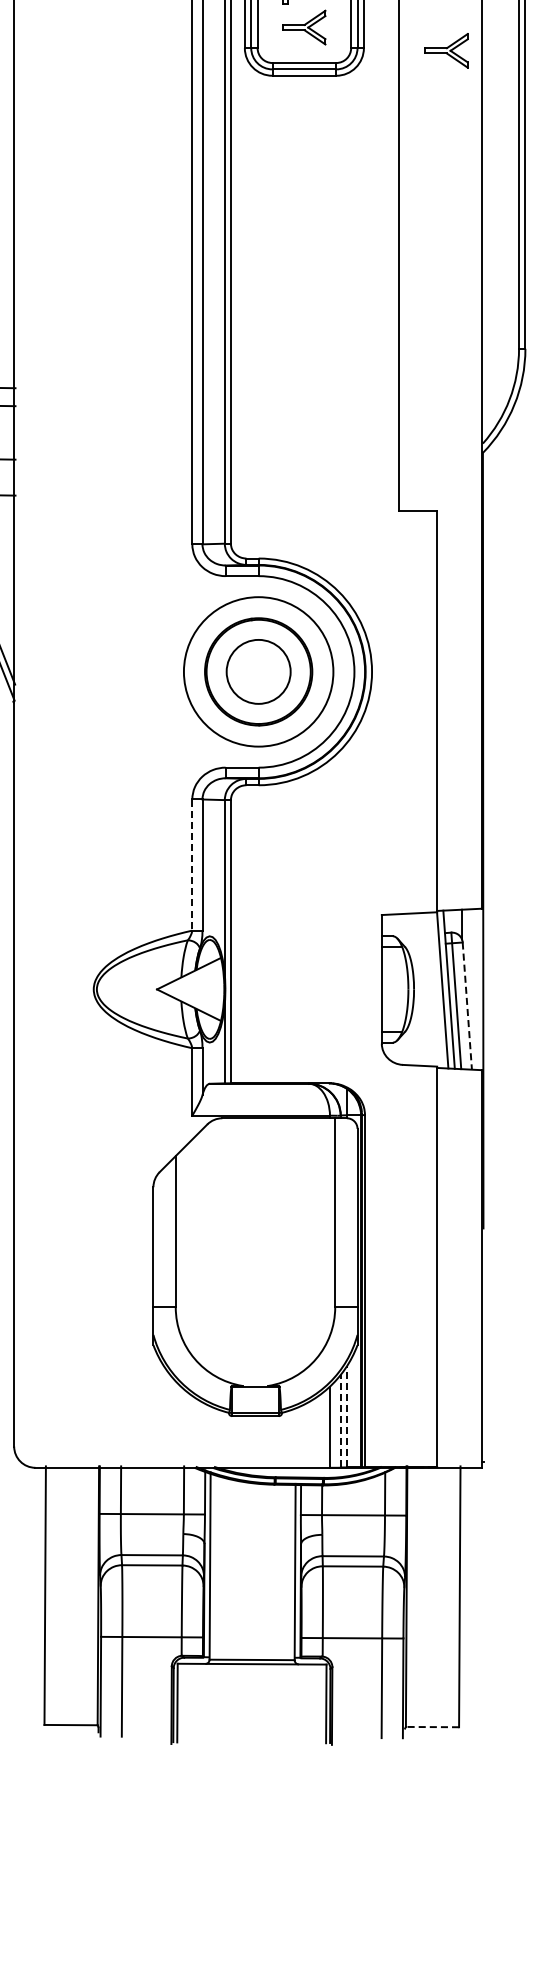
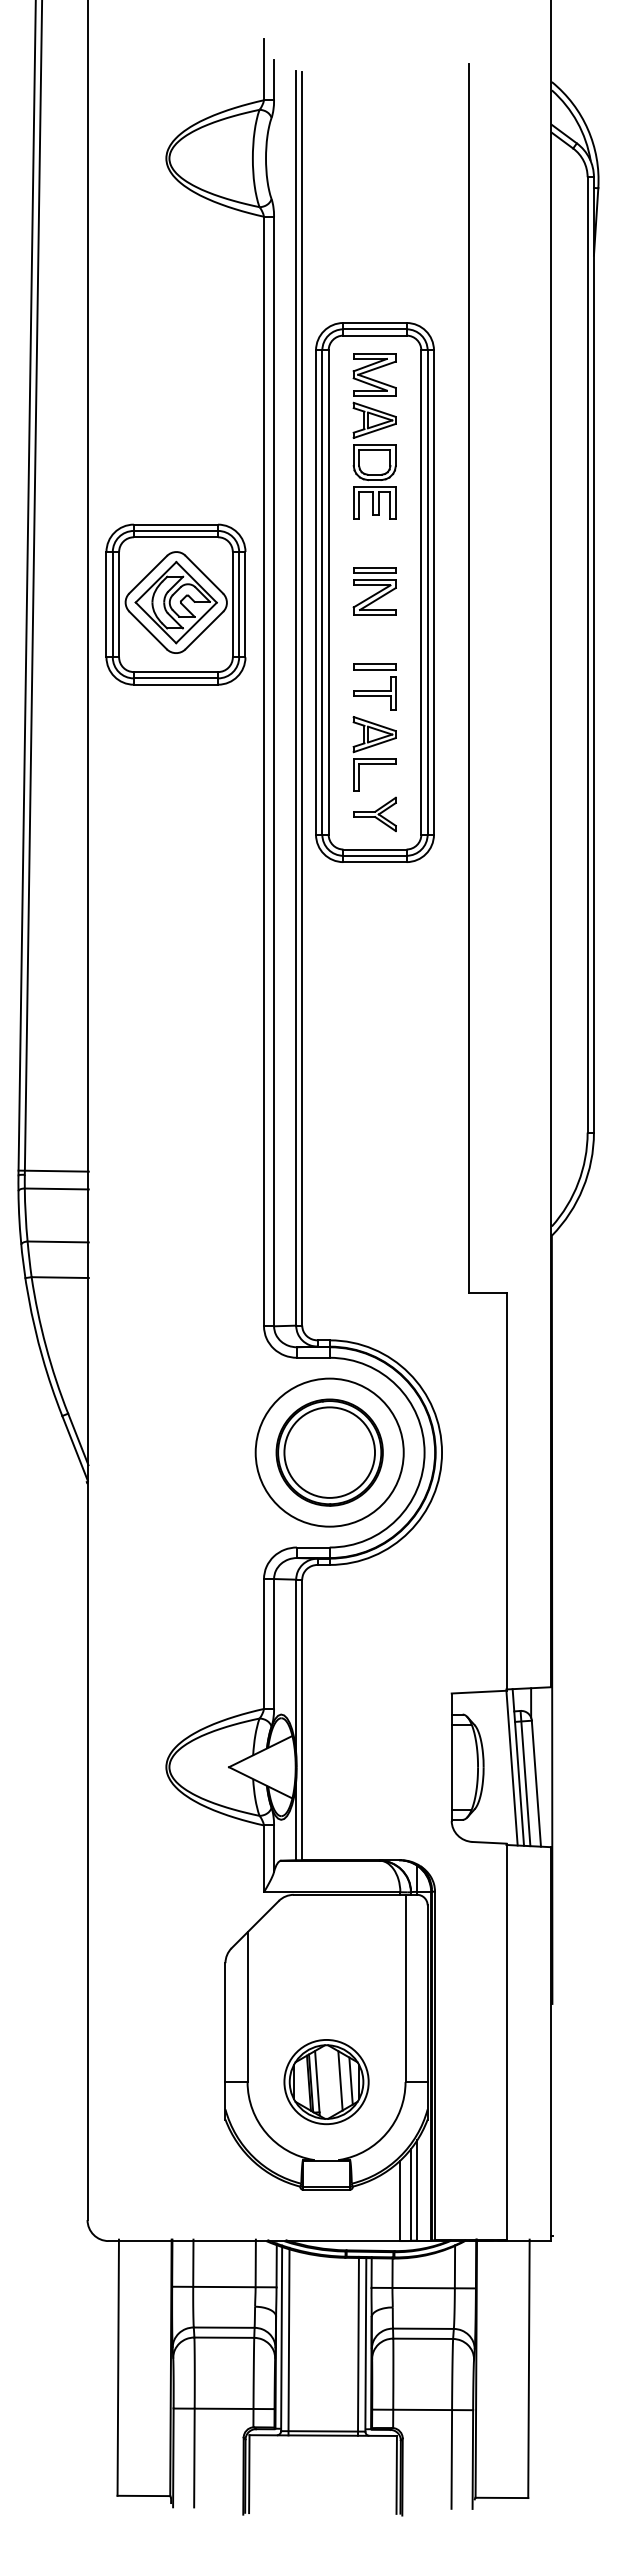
part: (446, 49) -> (515, 836), removed
circle: (258, 671) -> (329, 1452), size x1.43
line: (192, 865) -> (264, 1644), dashed -> solid
line: (467, 1006) -> (536, 1784), dashed -> solid
part: (255, 1307) -> (326, 2082), added
line: (347, 1415) -> (417, 2189), dashed -> solid
line: (341, 1420) -> (411, 2194), dashed -> solid
line: (217, 1569) -> (288, 2341), added
line: (286, 1573) -> (357, 2345), added
line: (432, 1726) -> (501, 2497), dashed -> solid

